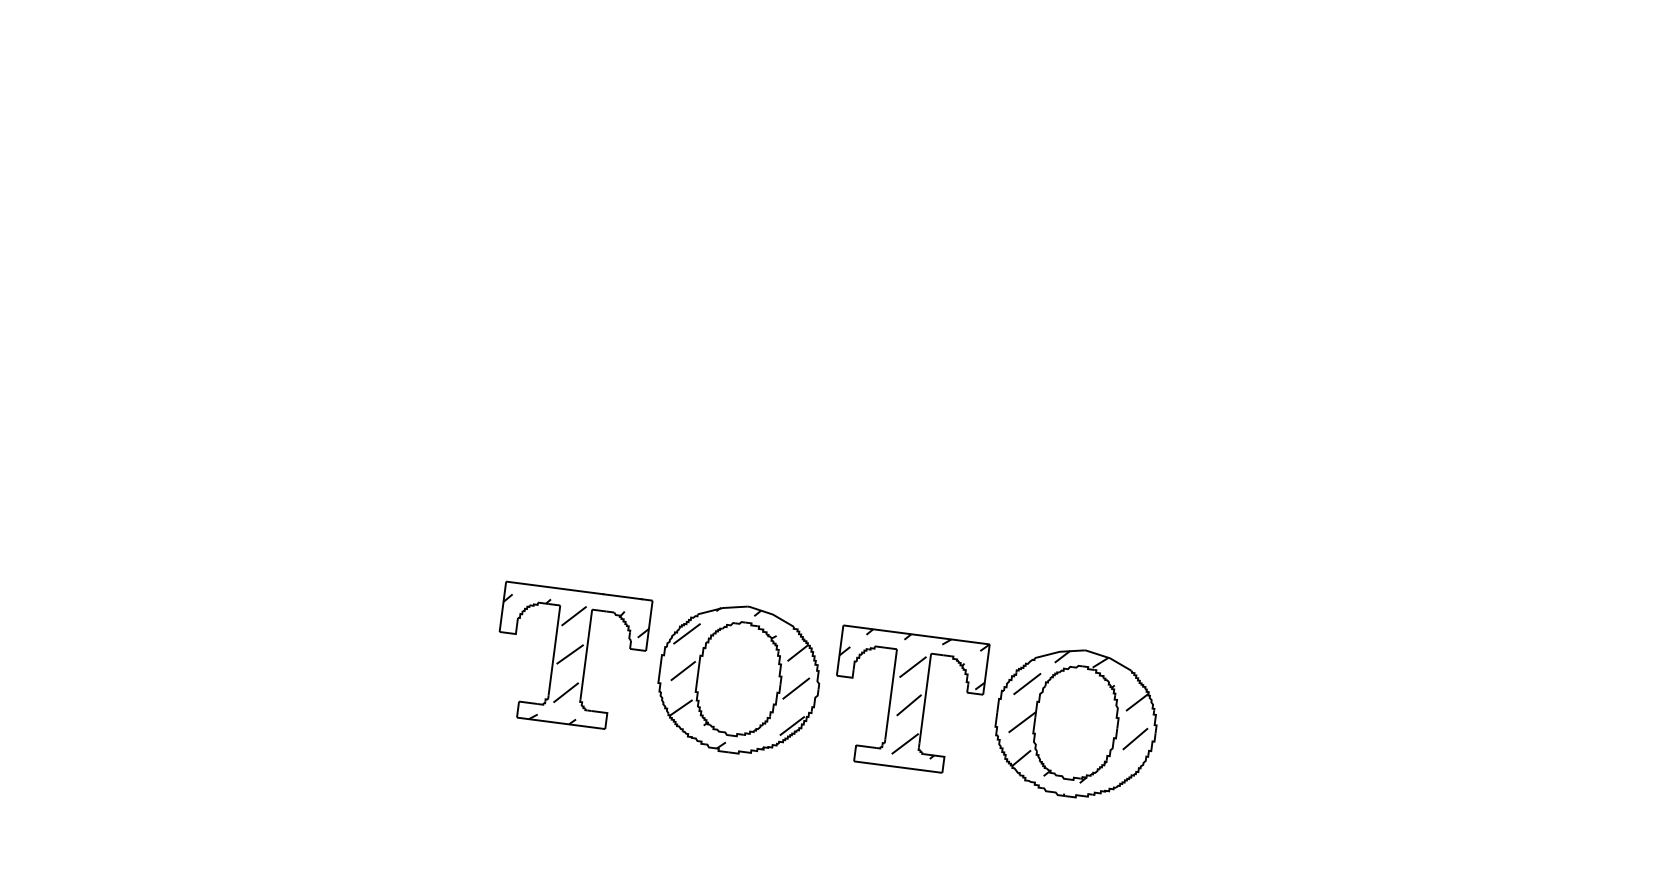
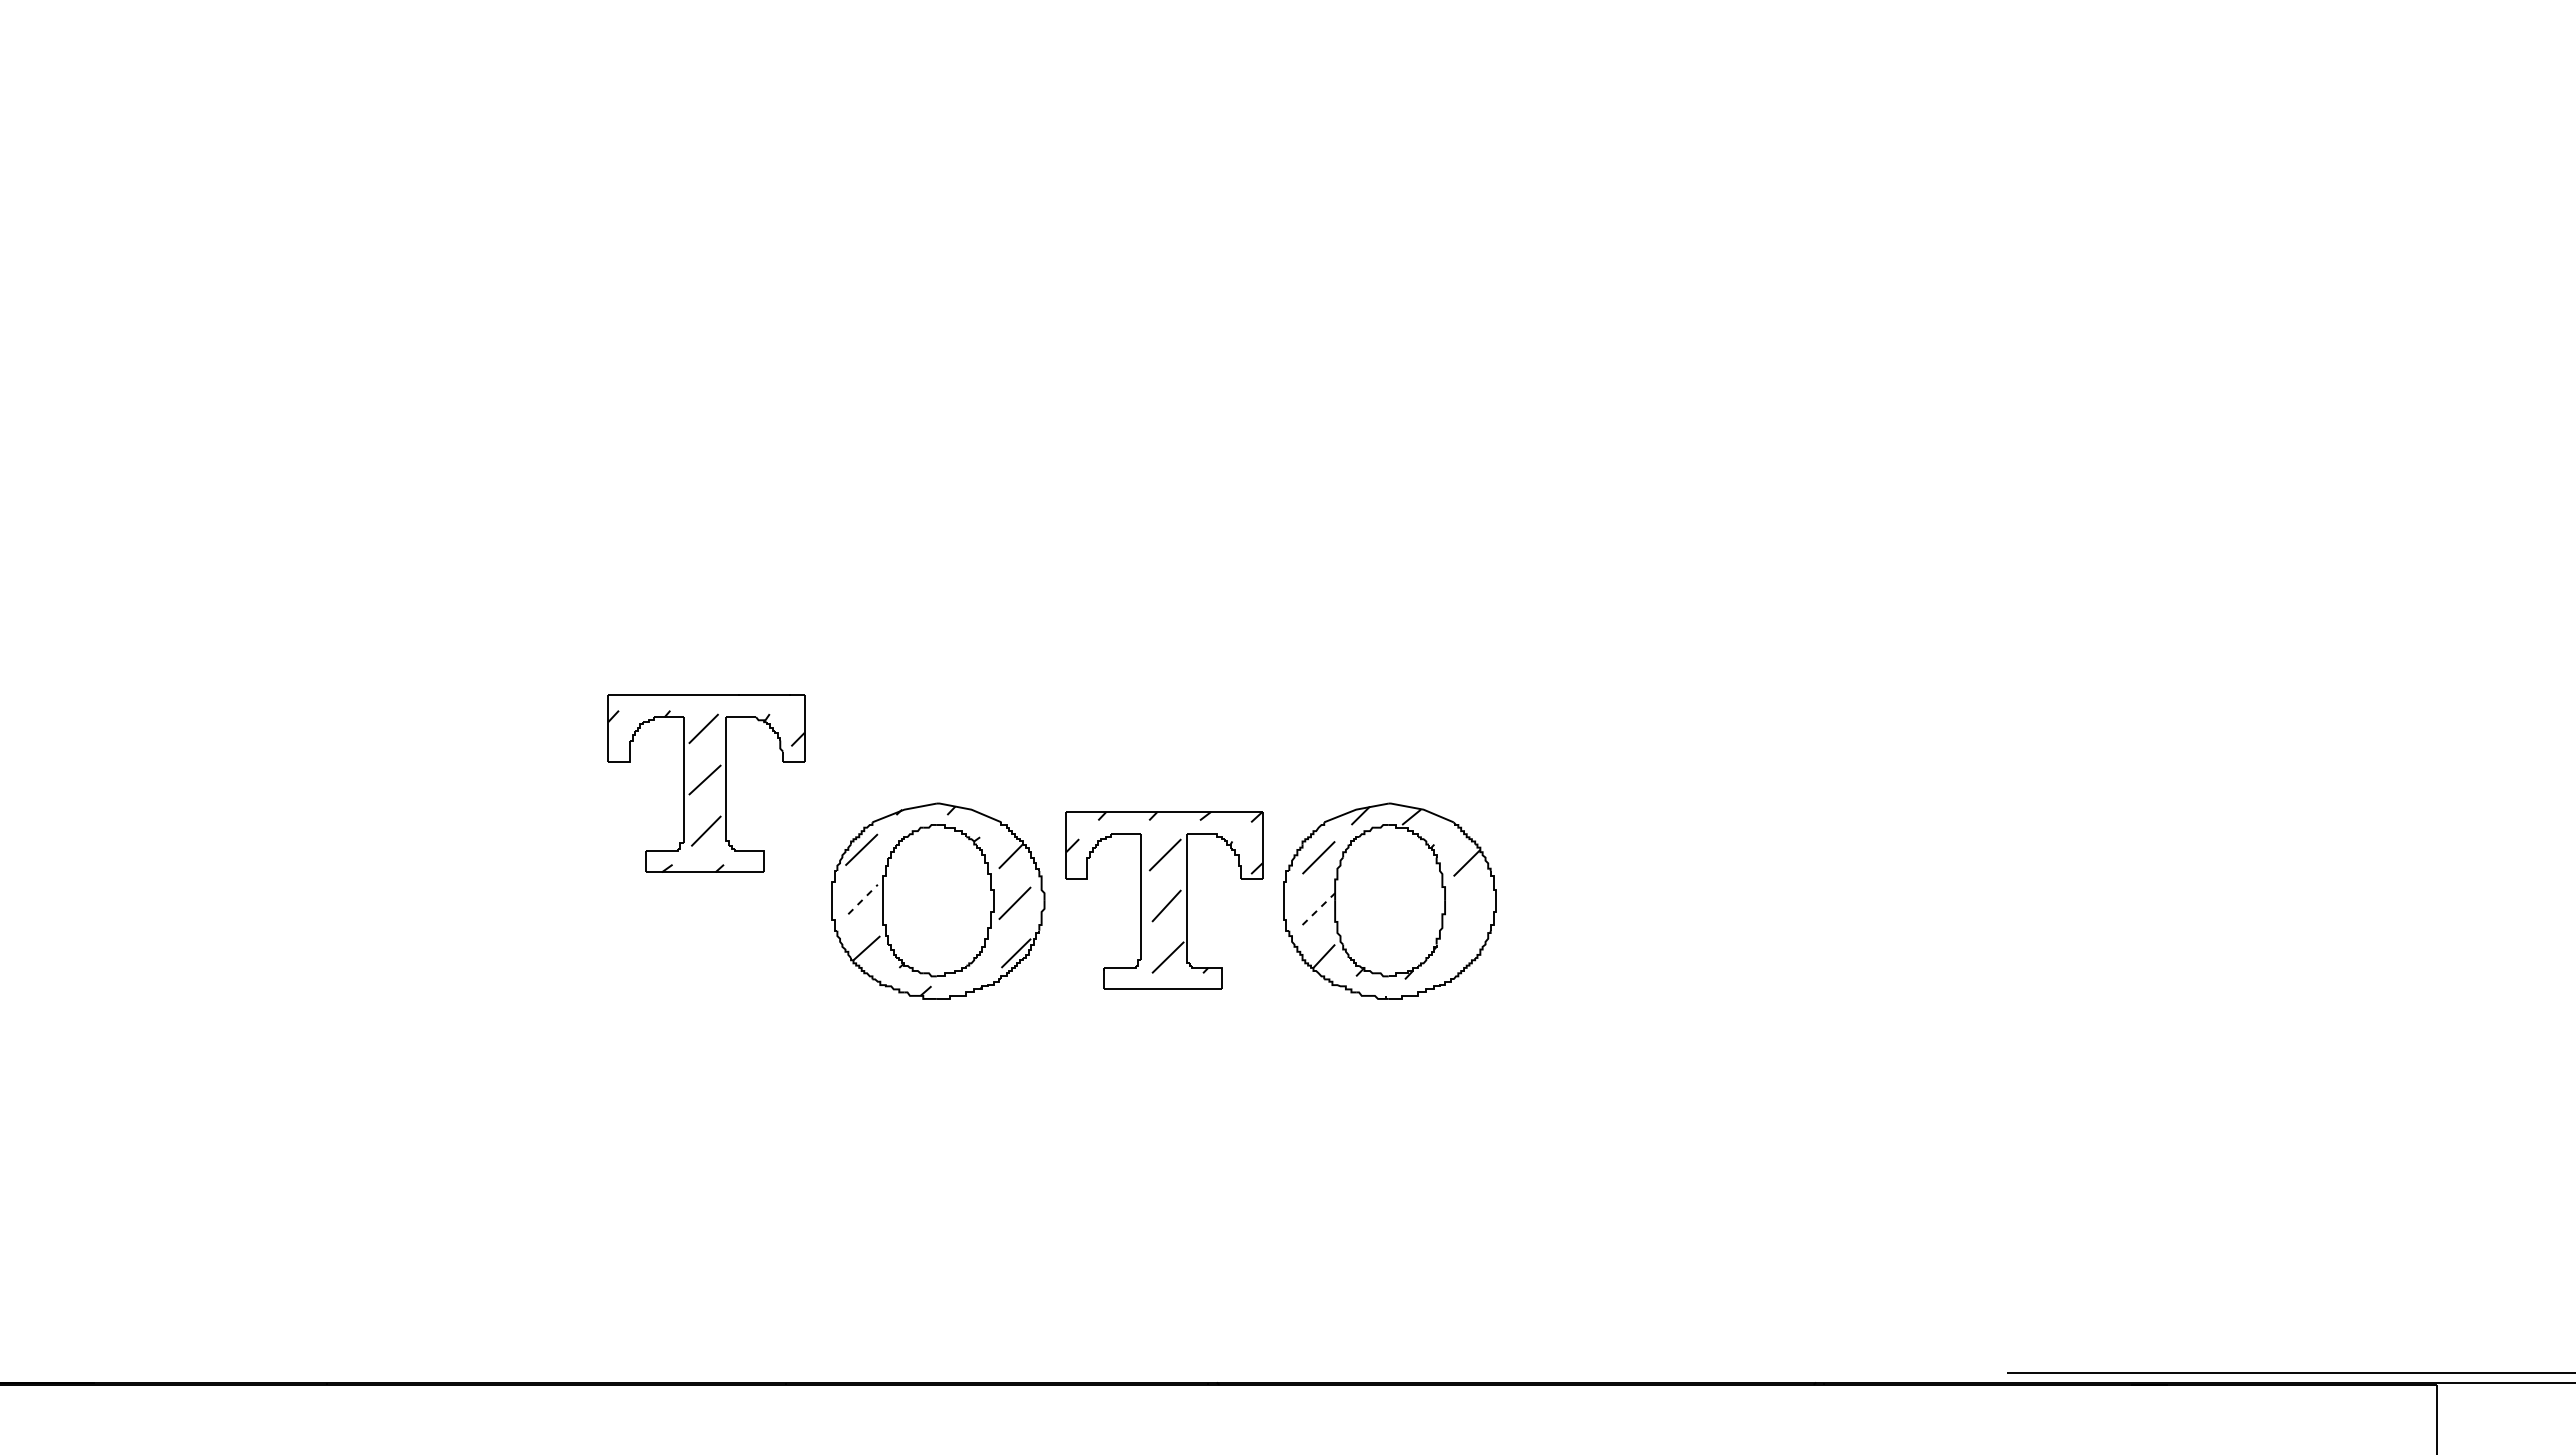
part: (570, 657) -> (706, 783), moved
line: (683, 671) -> (863, 899), solid -> dashed
line: (1022, 722) -> (1318, 909), solid -> dashed
line: (1135, 738) -> (1470, 911), removed

